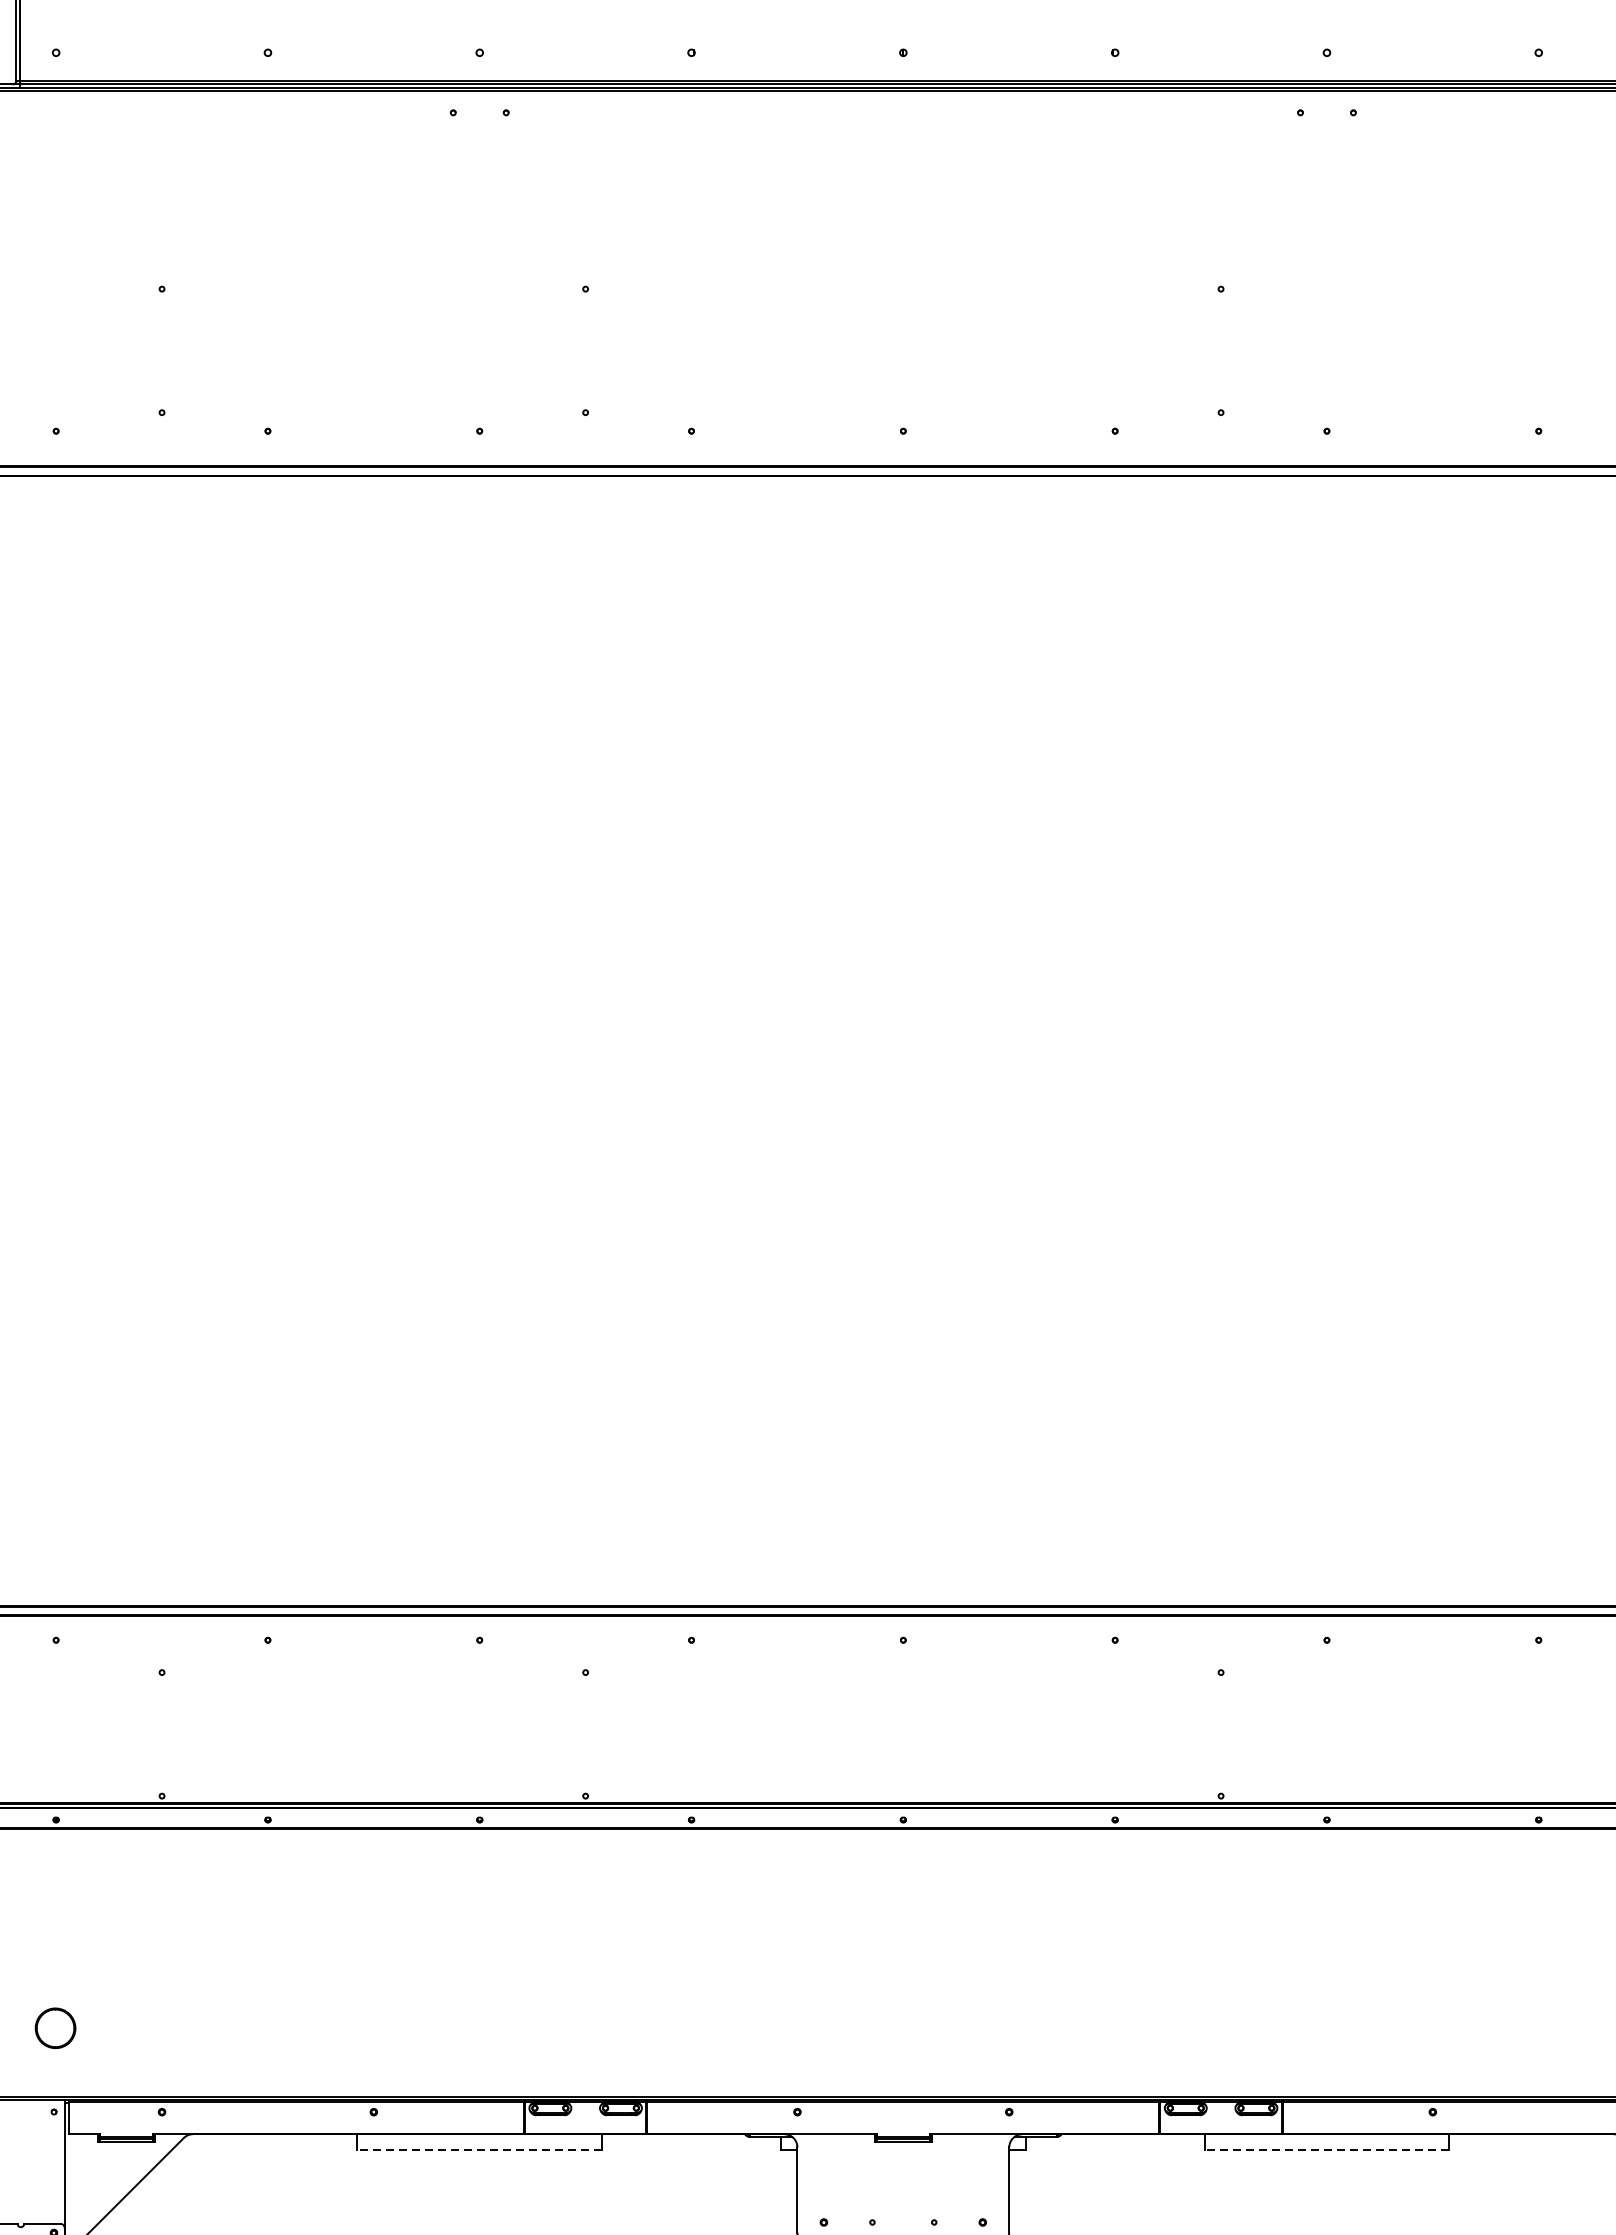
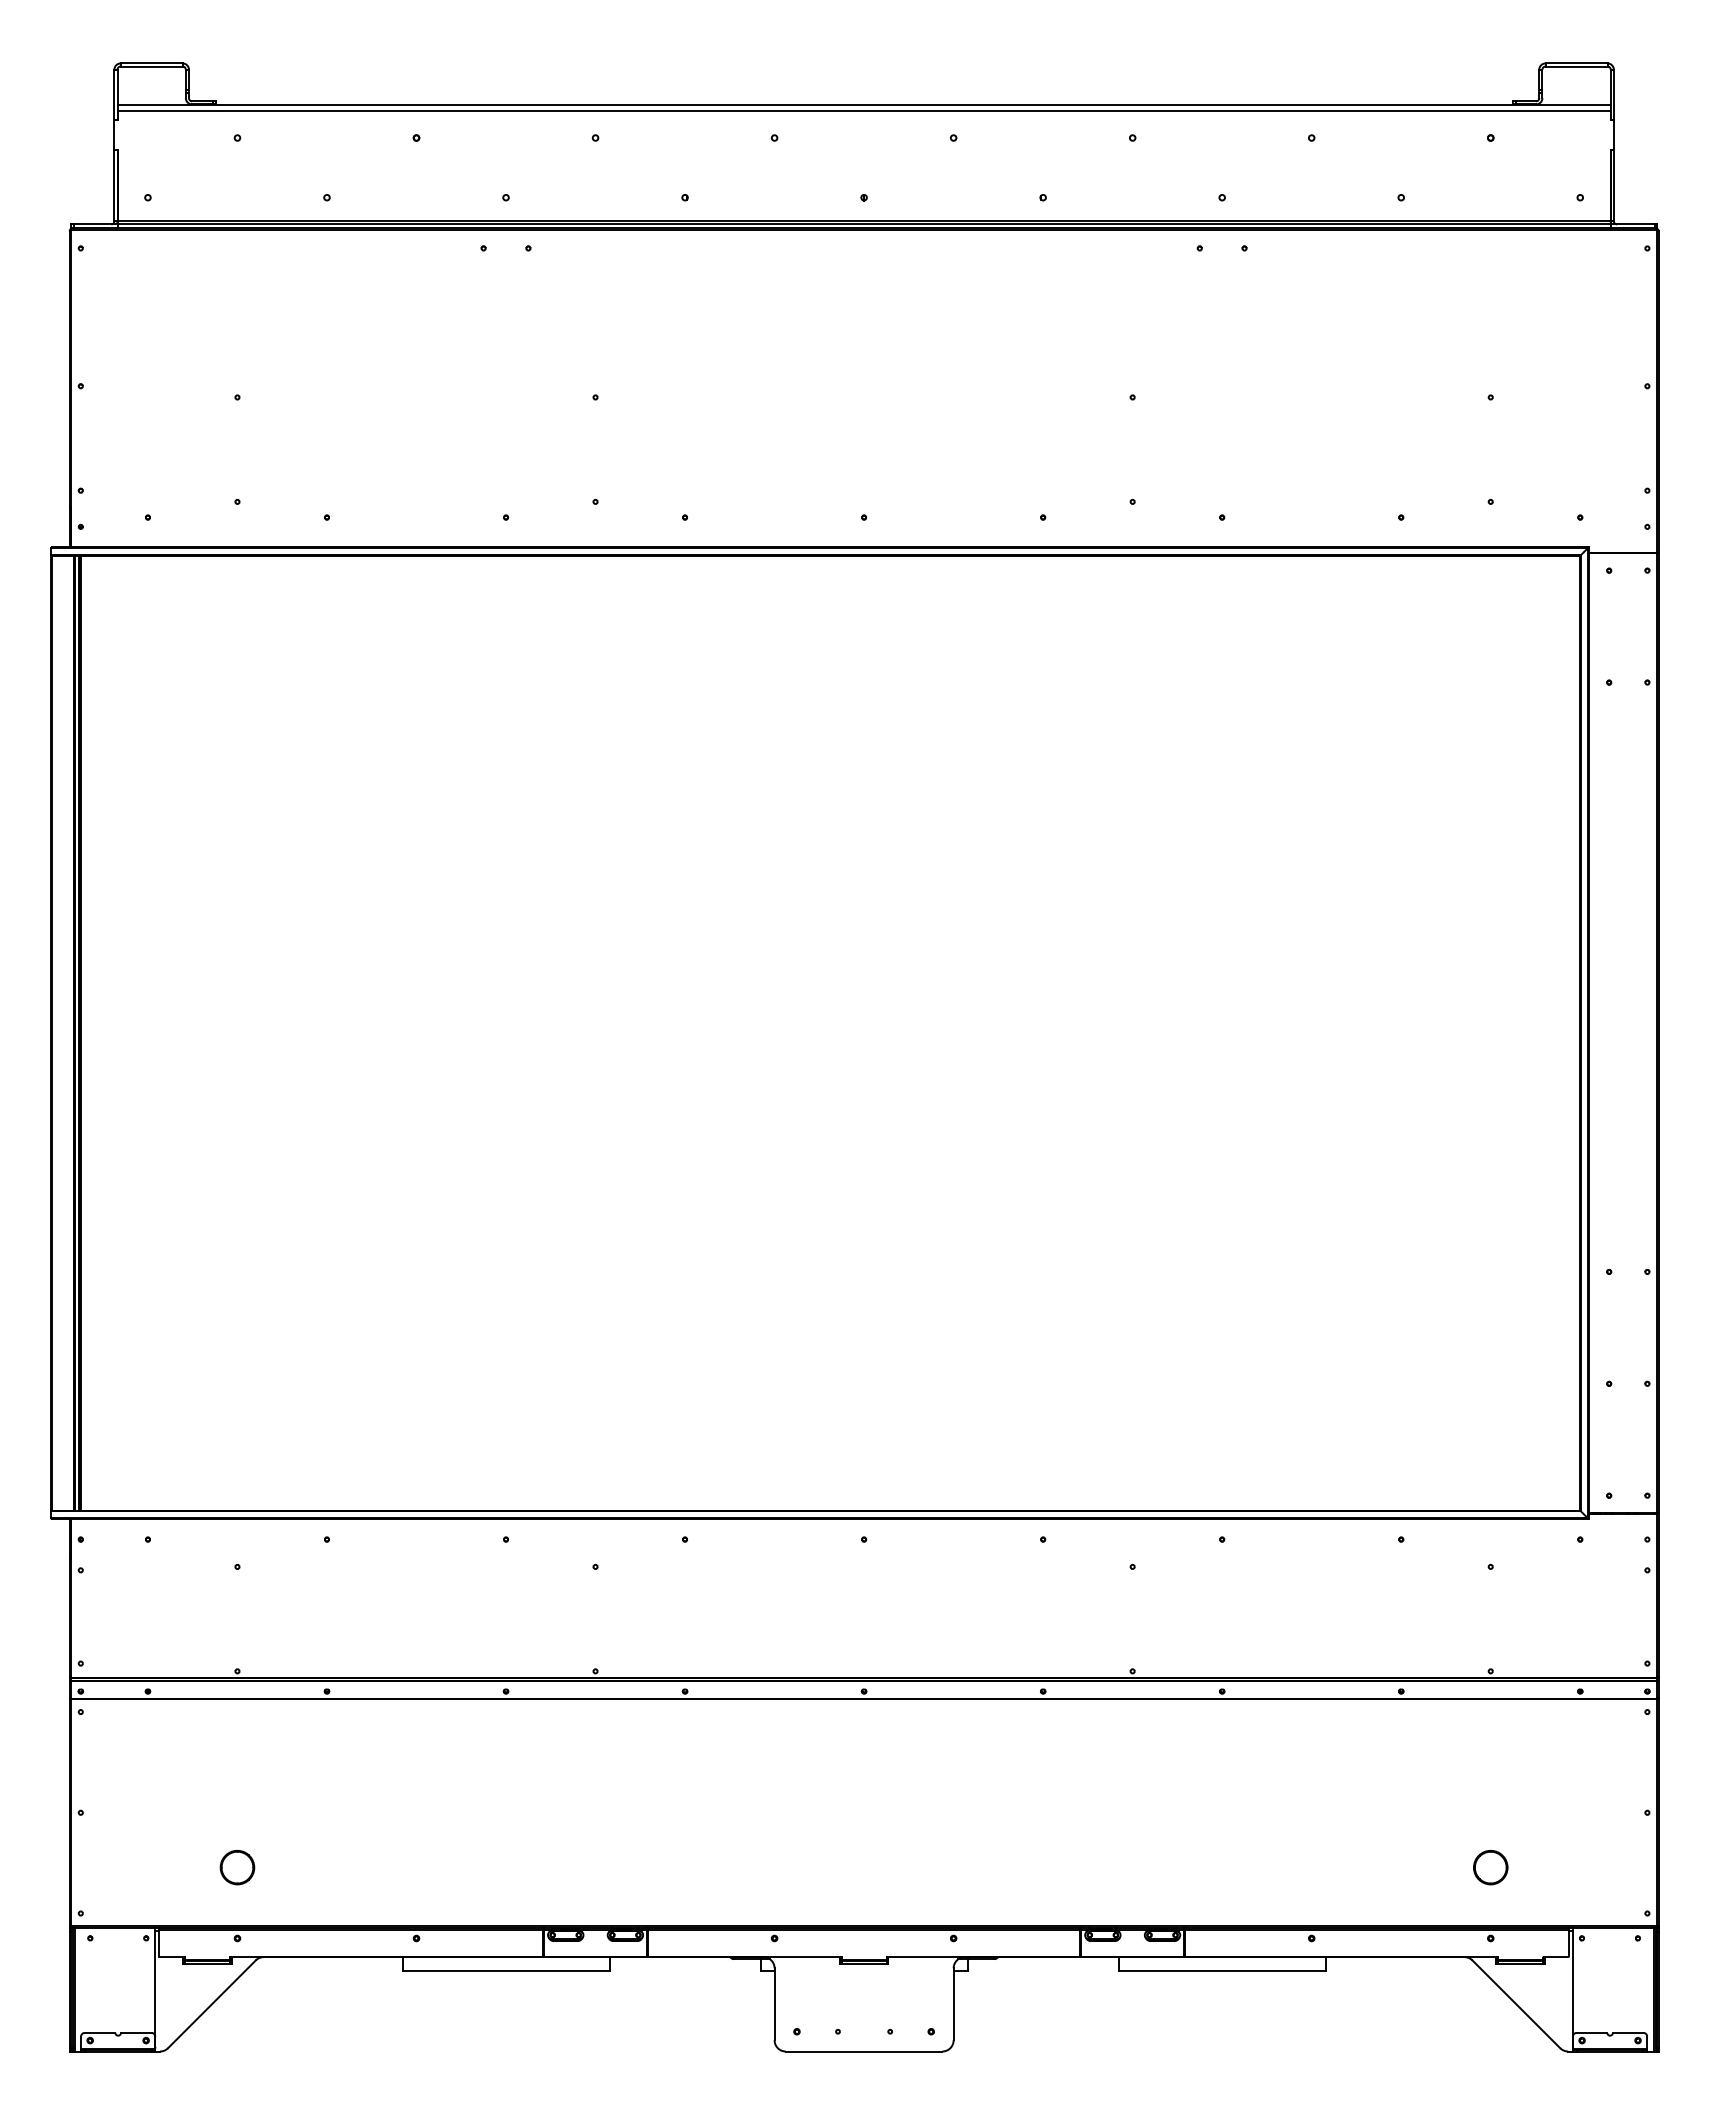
part: (55, 2028) -> (237, 1867), moved
line: (479, 2150) -> (505, 1970), dashed -> solid
line: (1326, 2150) -> (1221, 1970), dashed -> solid

